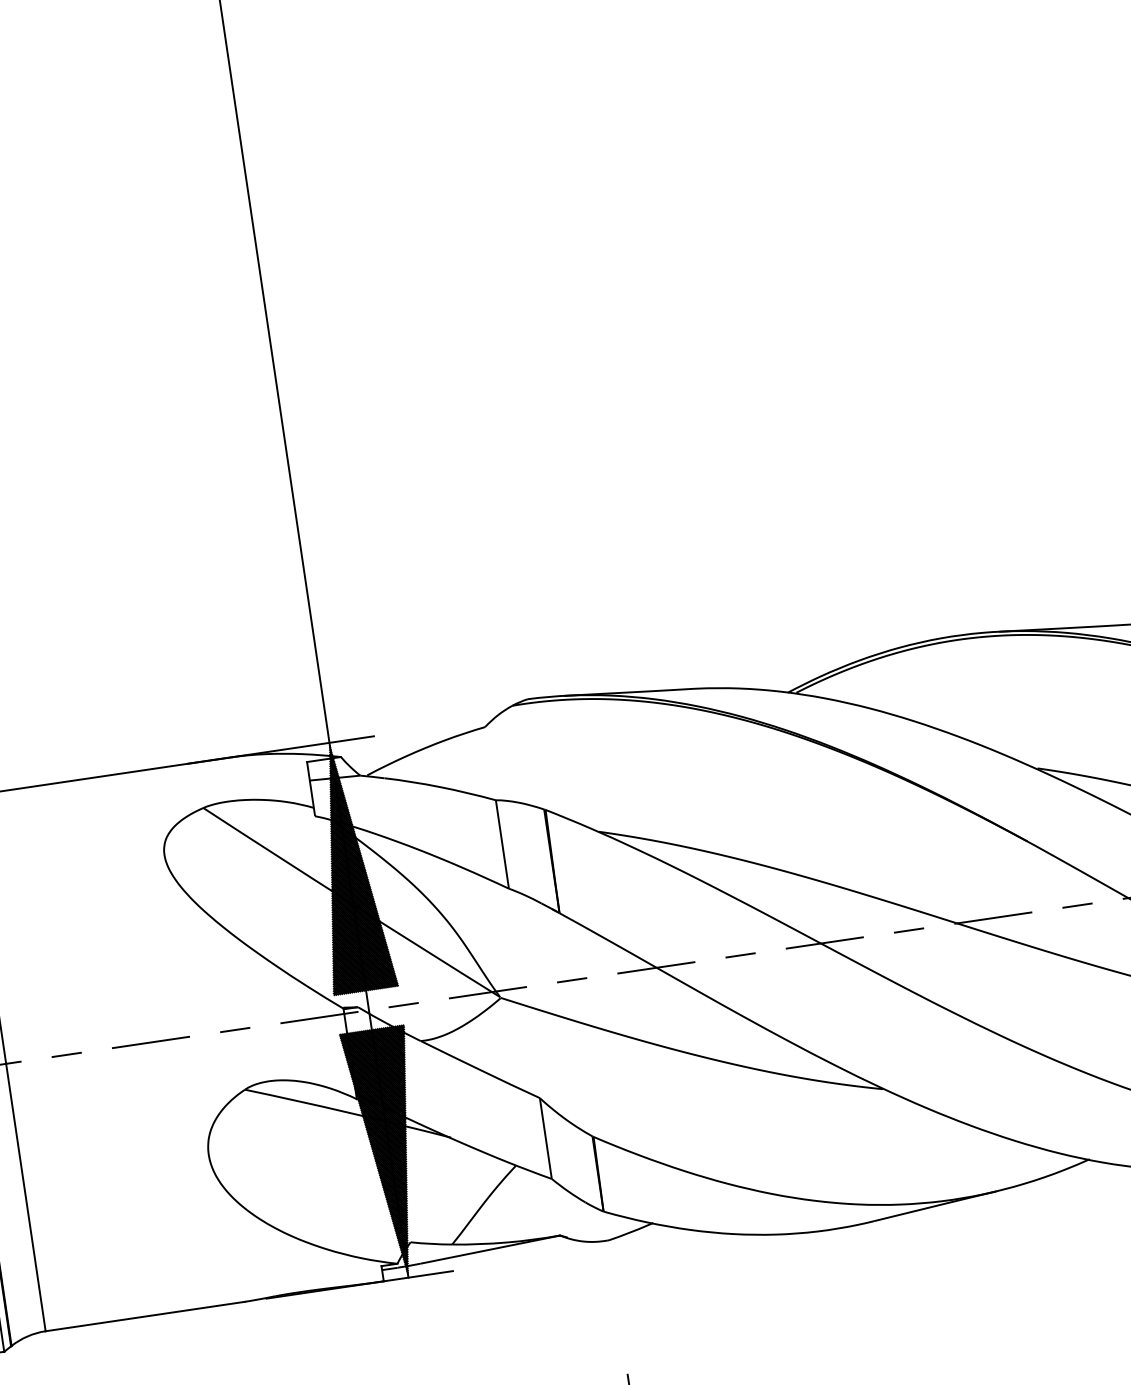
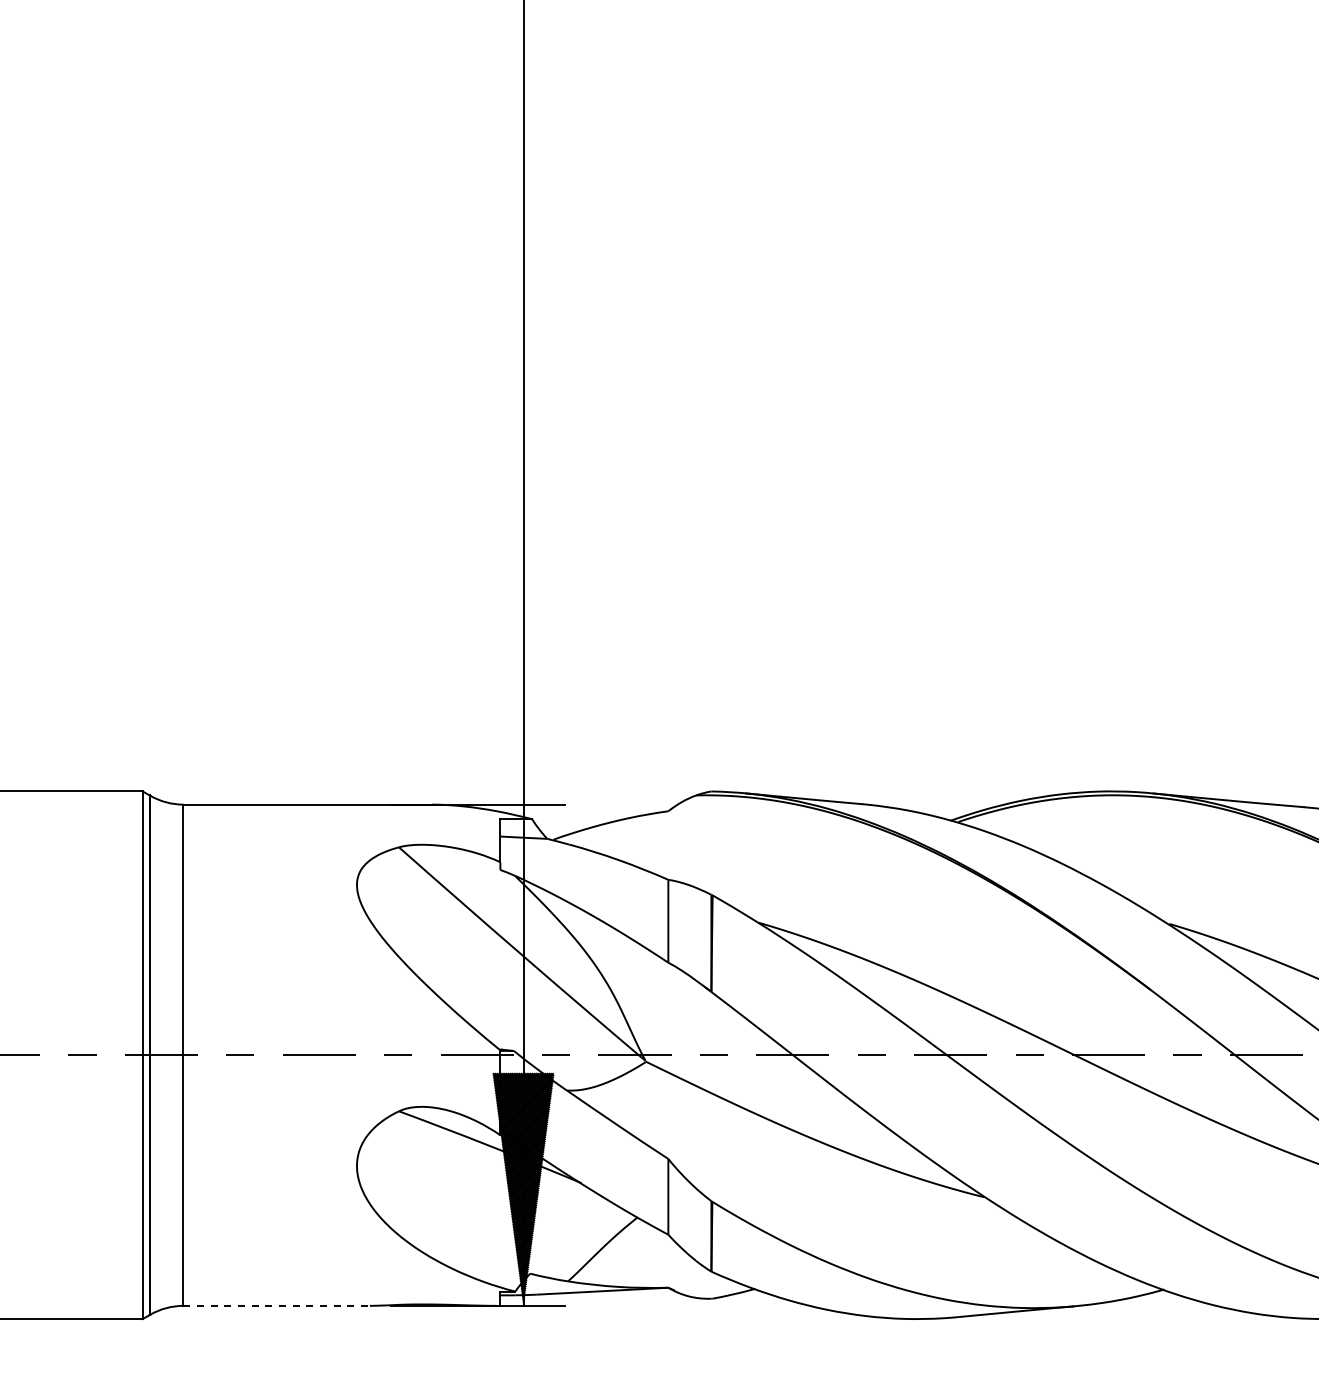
hatch: (347, 867) -> (523, 921), removed
line: (145, 1316) -> (277, 1305), solid -> dashed

